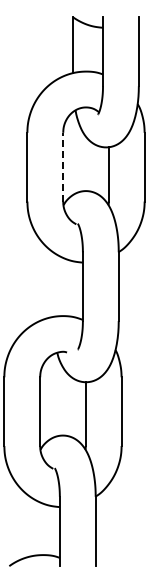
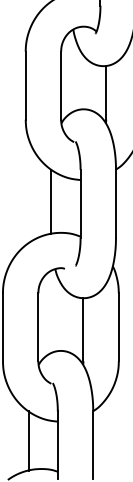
line: (63, 166) -> (61, 85), dashed -> solid
line: (53, 284) -> (51, 201), added
line: (30, 526) -> (28, 440), added

